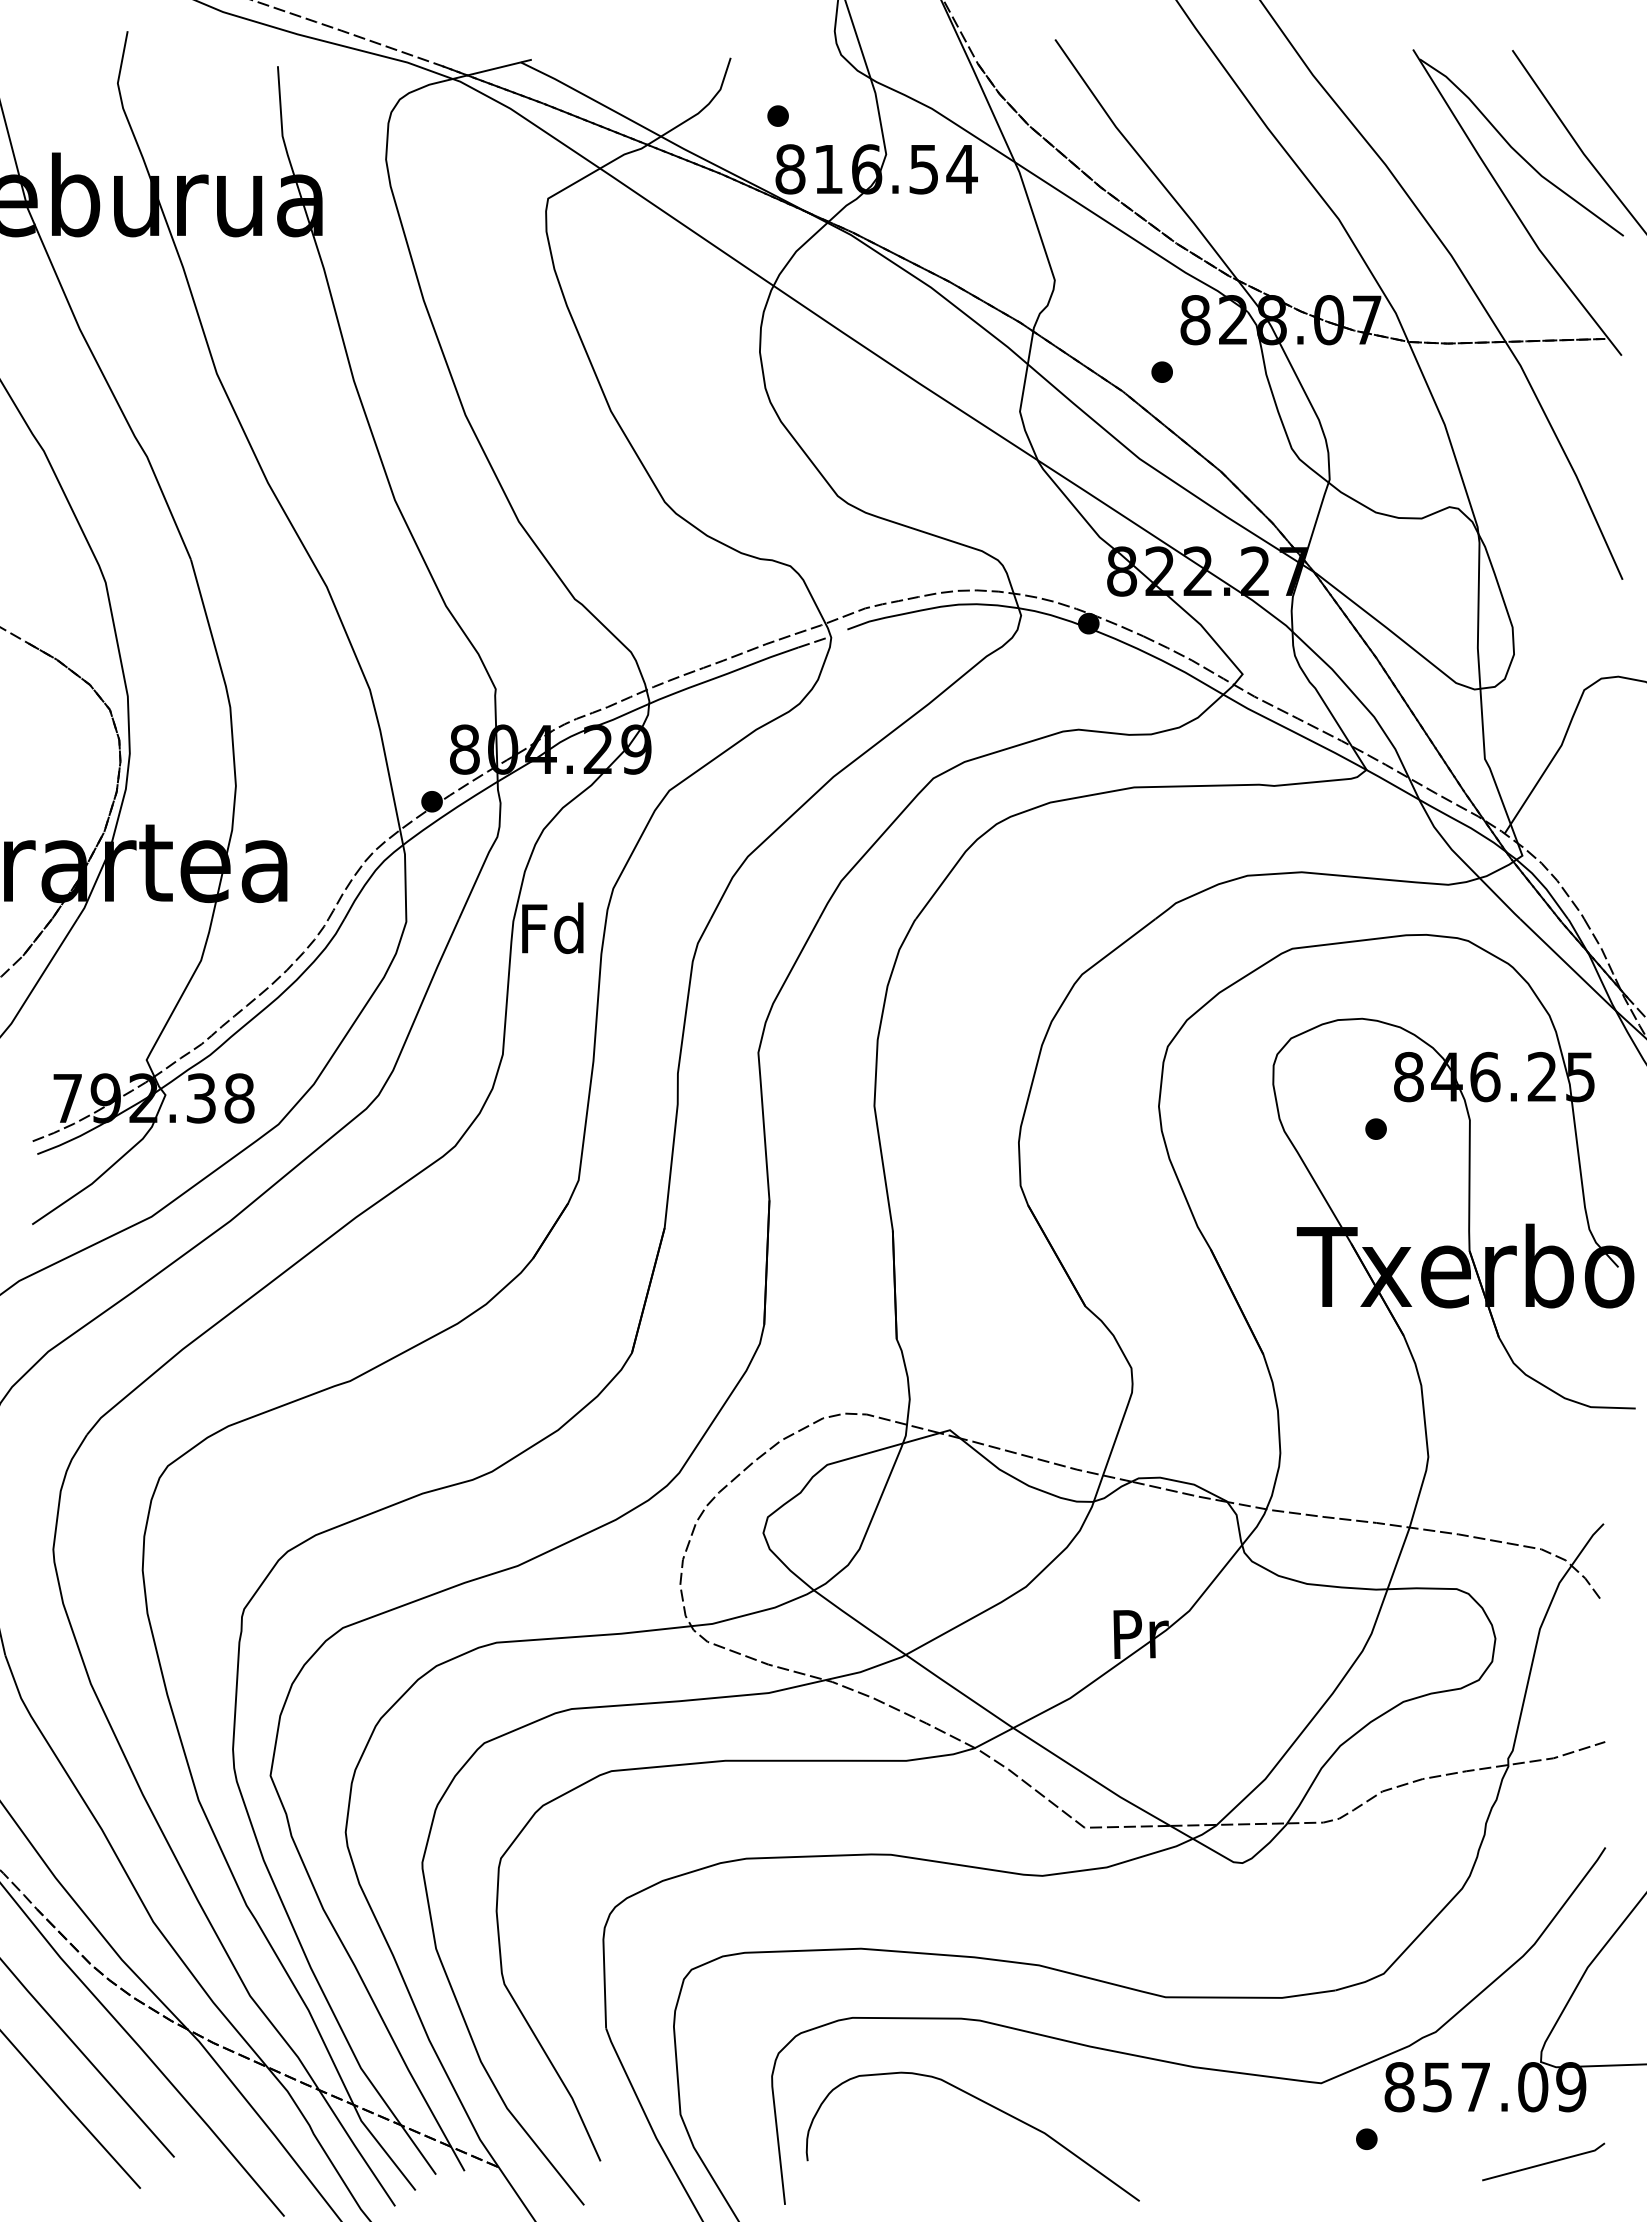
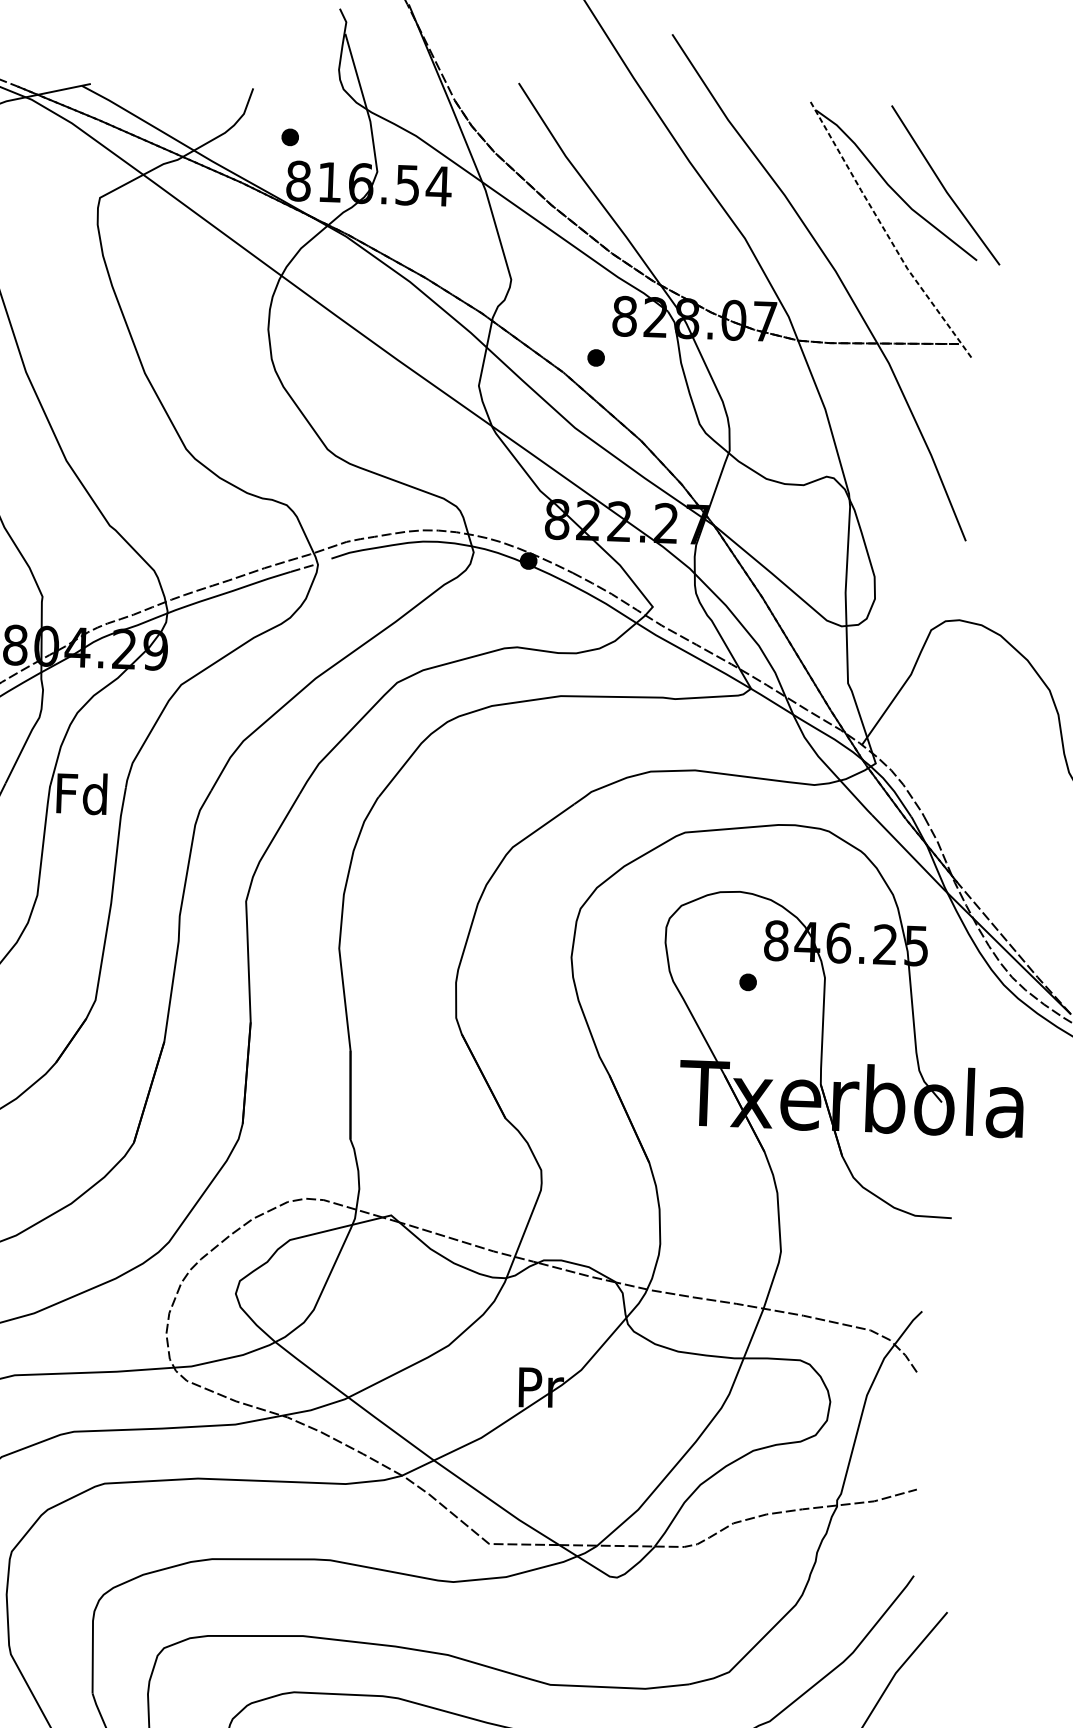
line: (1511, 206) -> (886, 233), solid -> dashed

